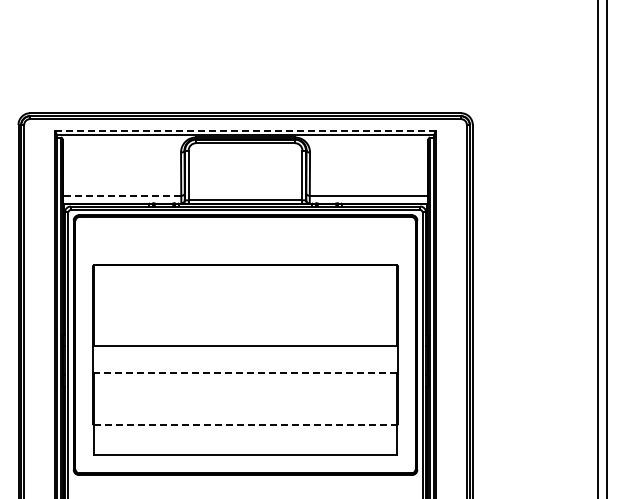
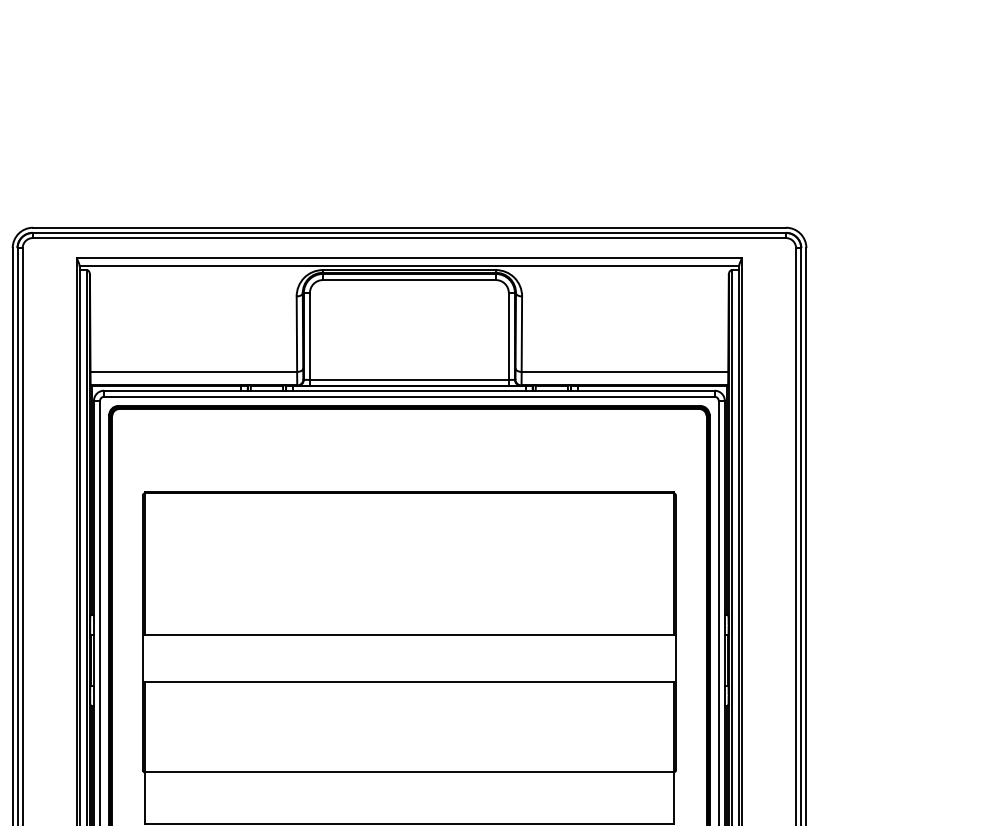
line: (246, 130) -> (411, 257), dashed -> solid
line: (121, 195) -> (192, 371), dashed -> solid
line: (245, 373) -> (409, 682), dashed -> solid
line: (246, 424) -> (411, 771), dashed -> solid

